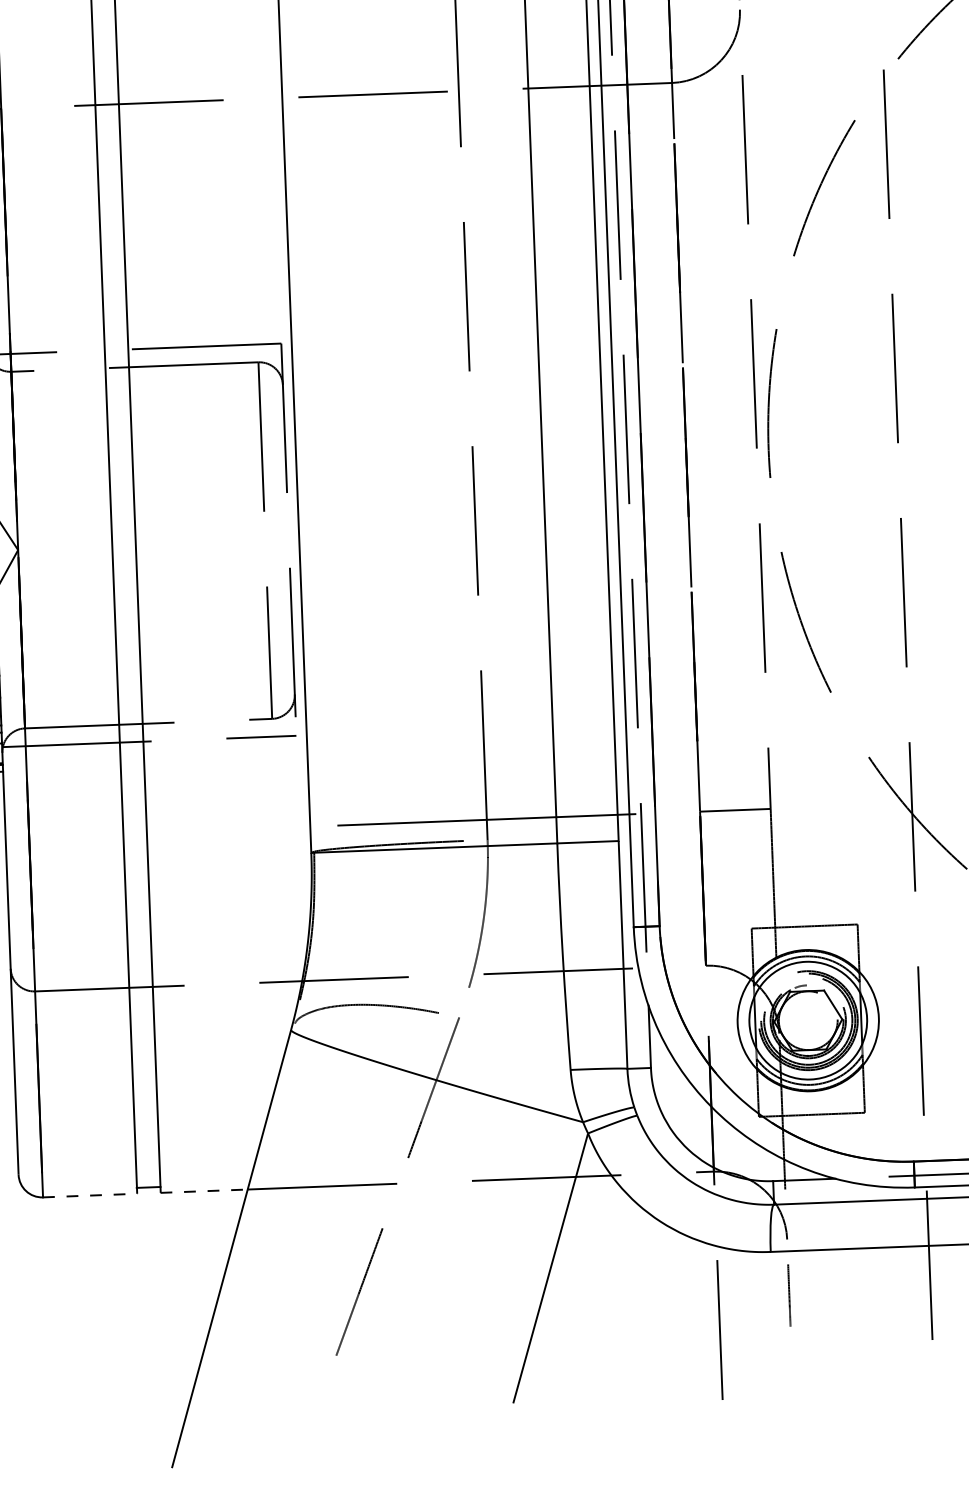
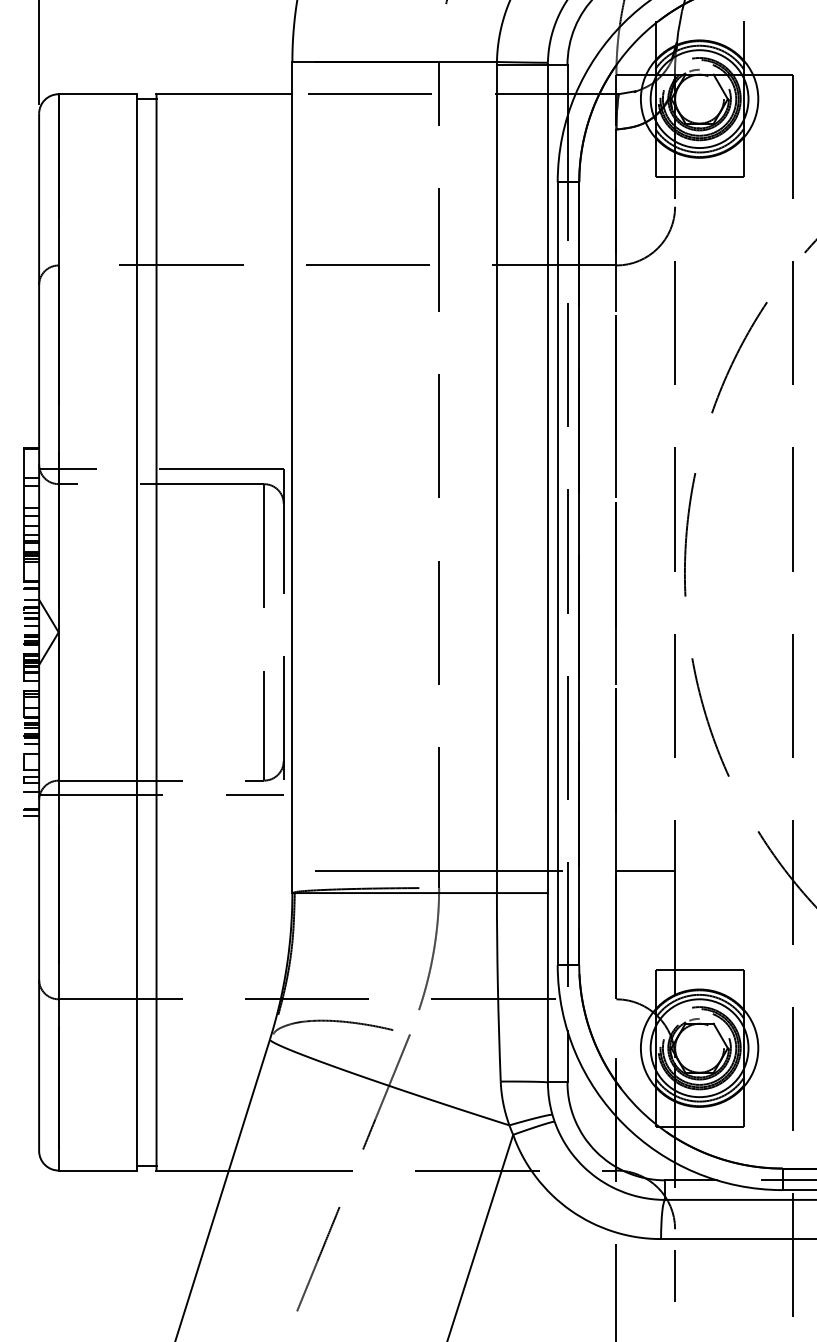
line: (205, 1191) -> (193, 1170), dashed -> solid
line: (90, 1195) -> (98, 1170), dashed -> solid

